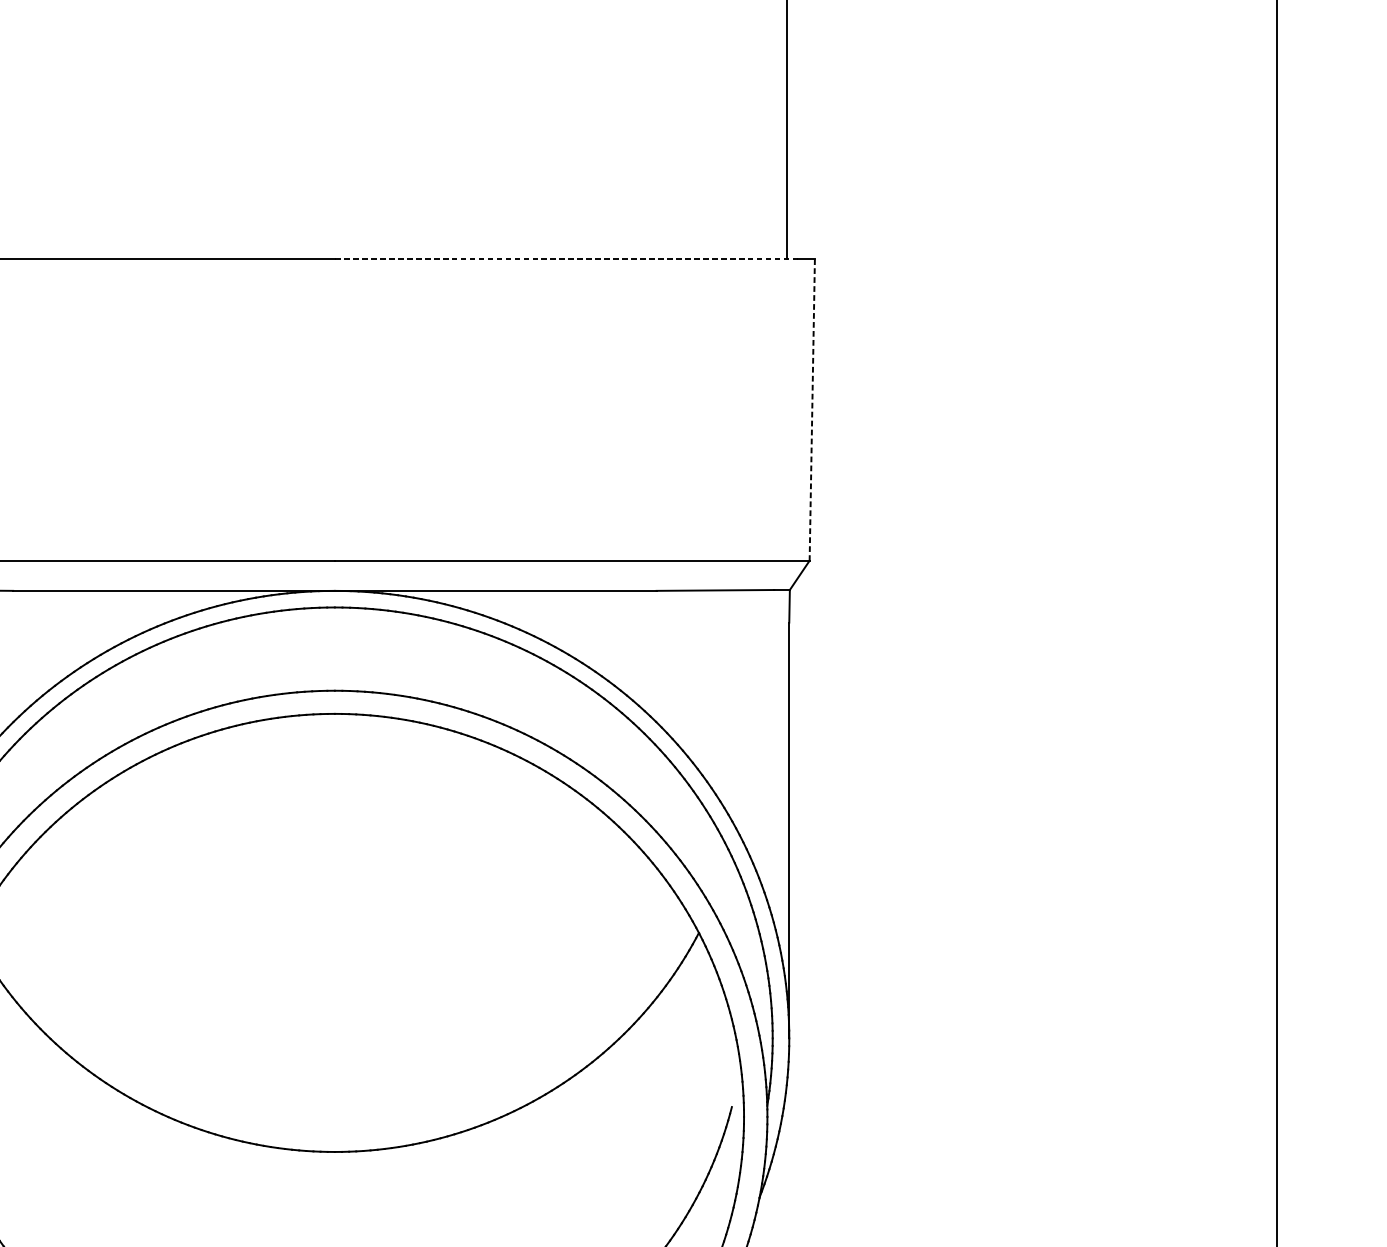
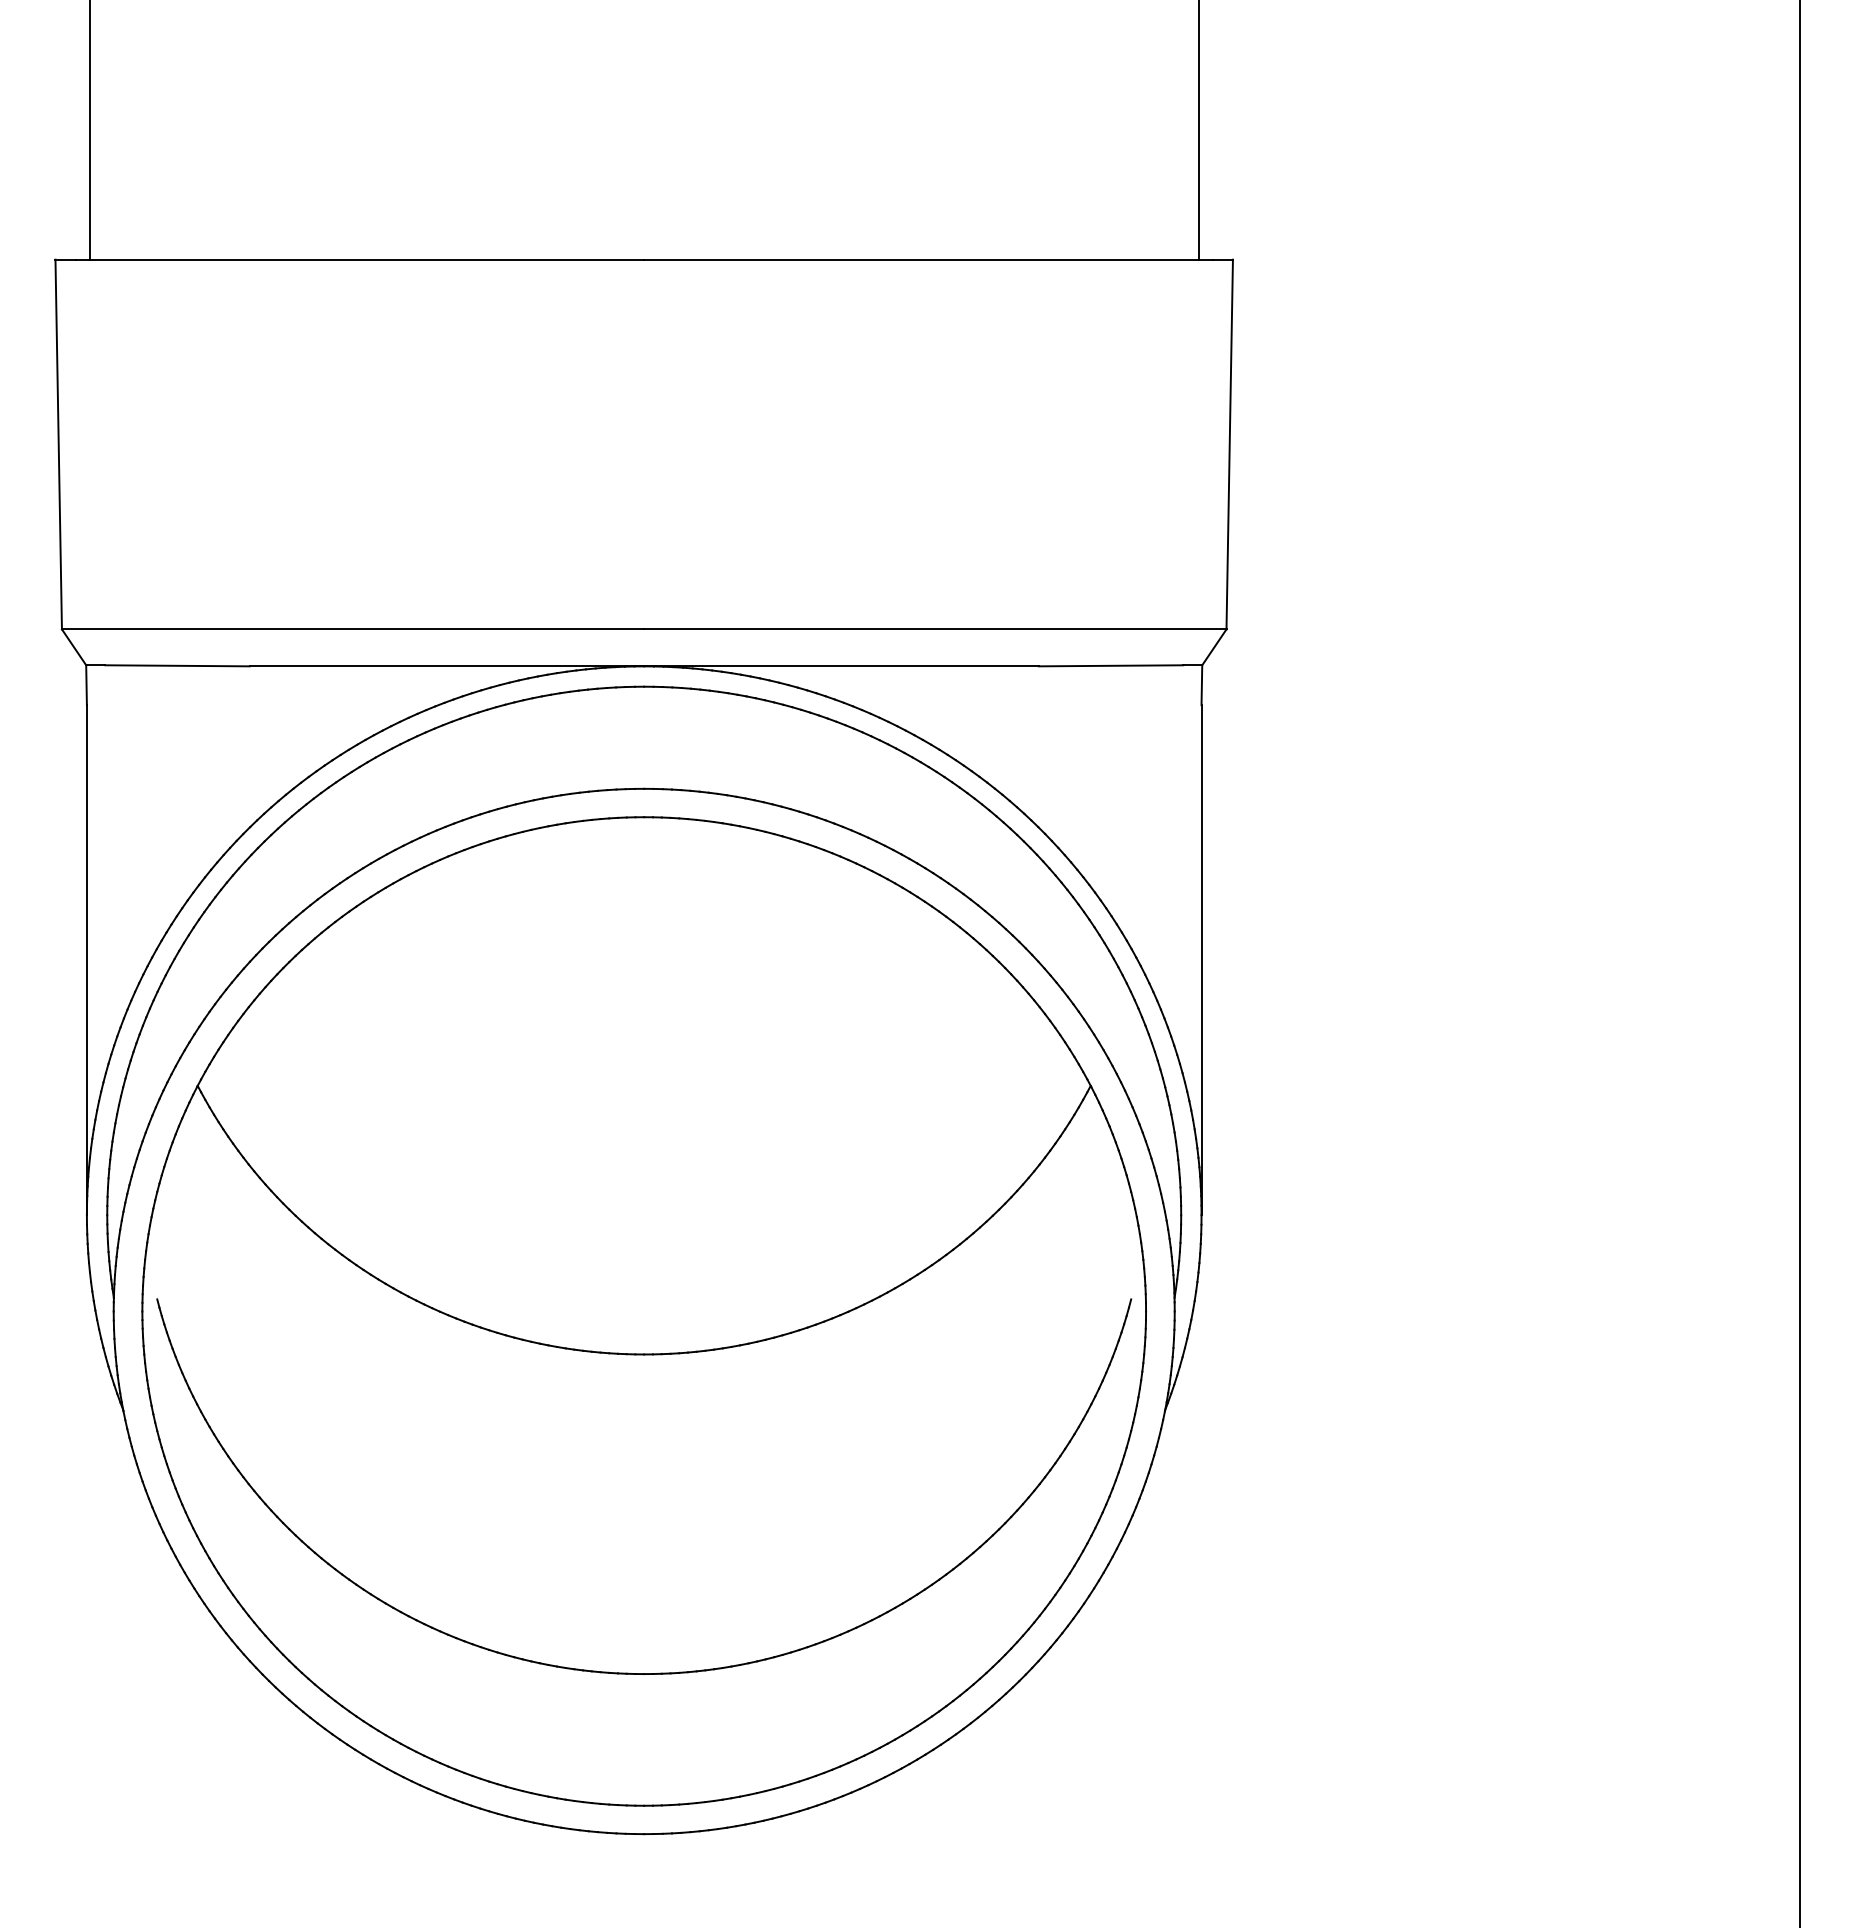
line: (565, 259) -> (927, 259), dashed -> solid
line: (812, 409) -> (1229, 444), dashed -> solid

